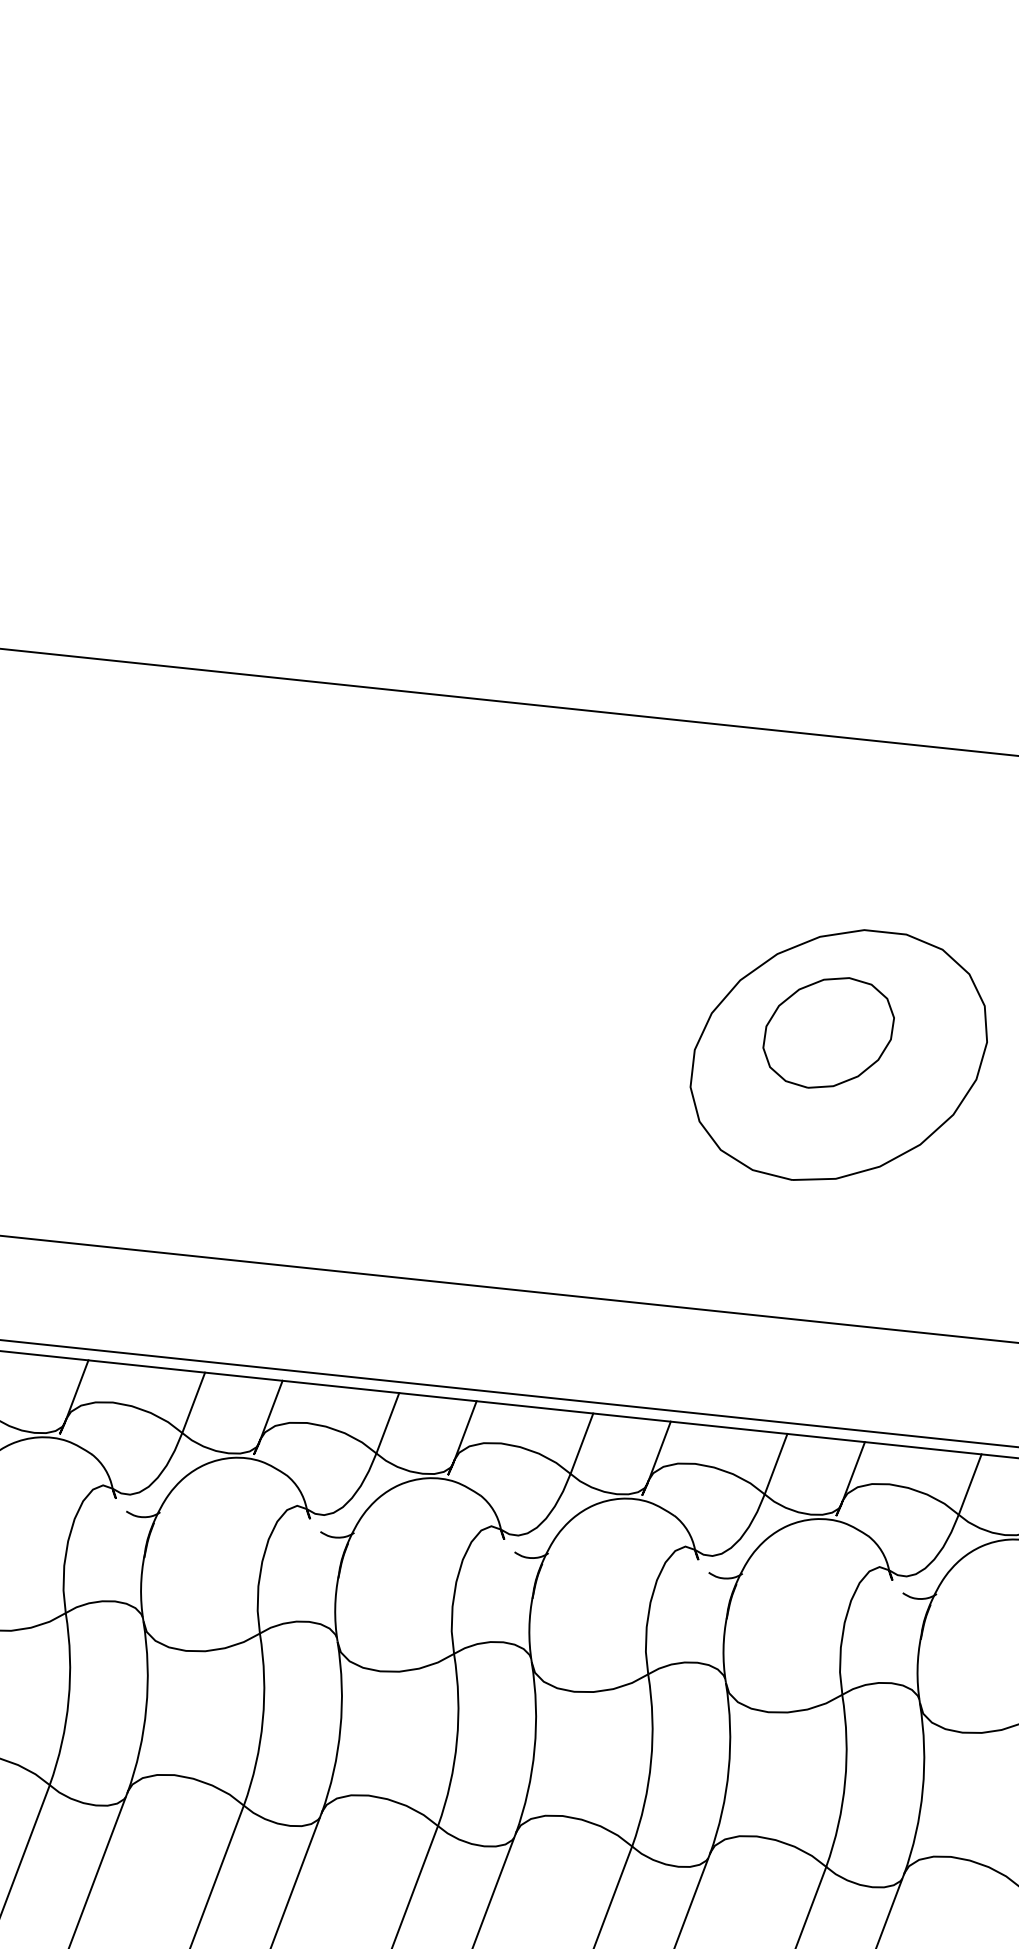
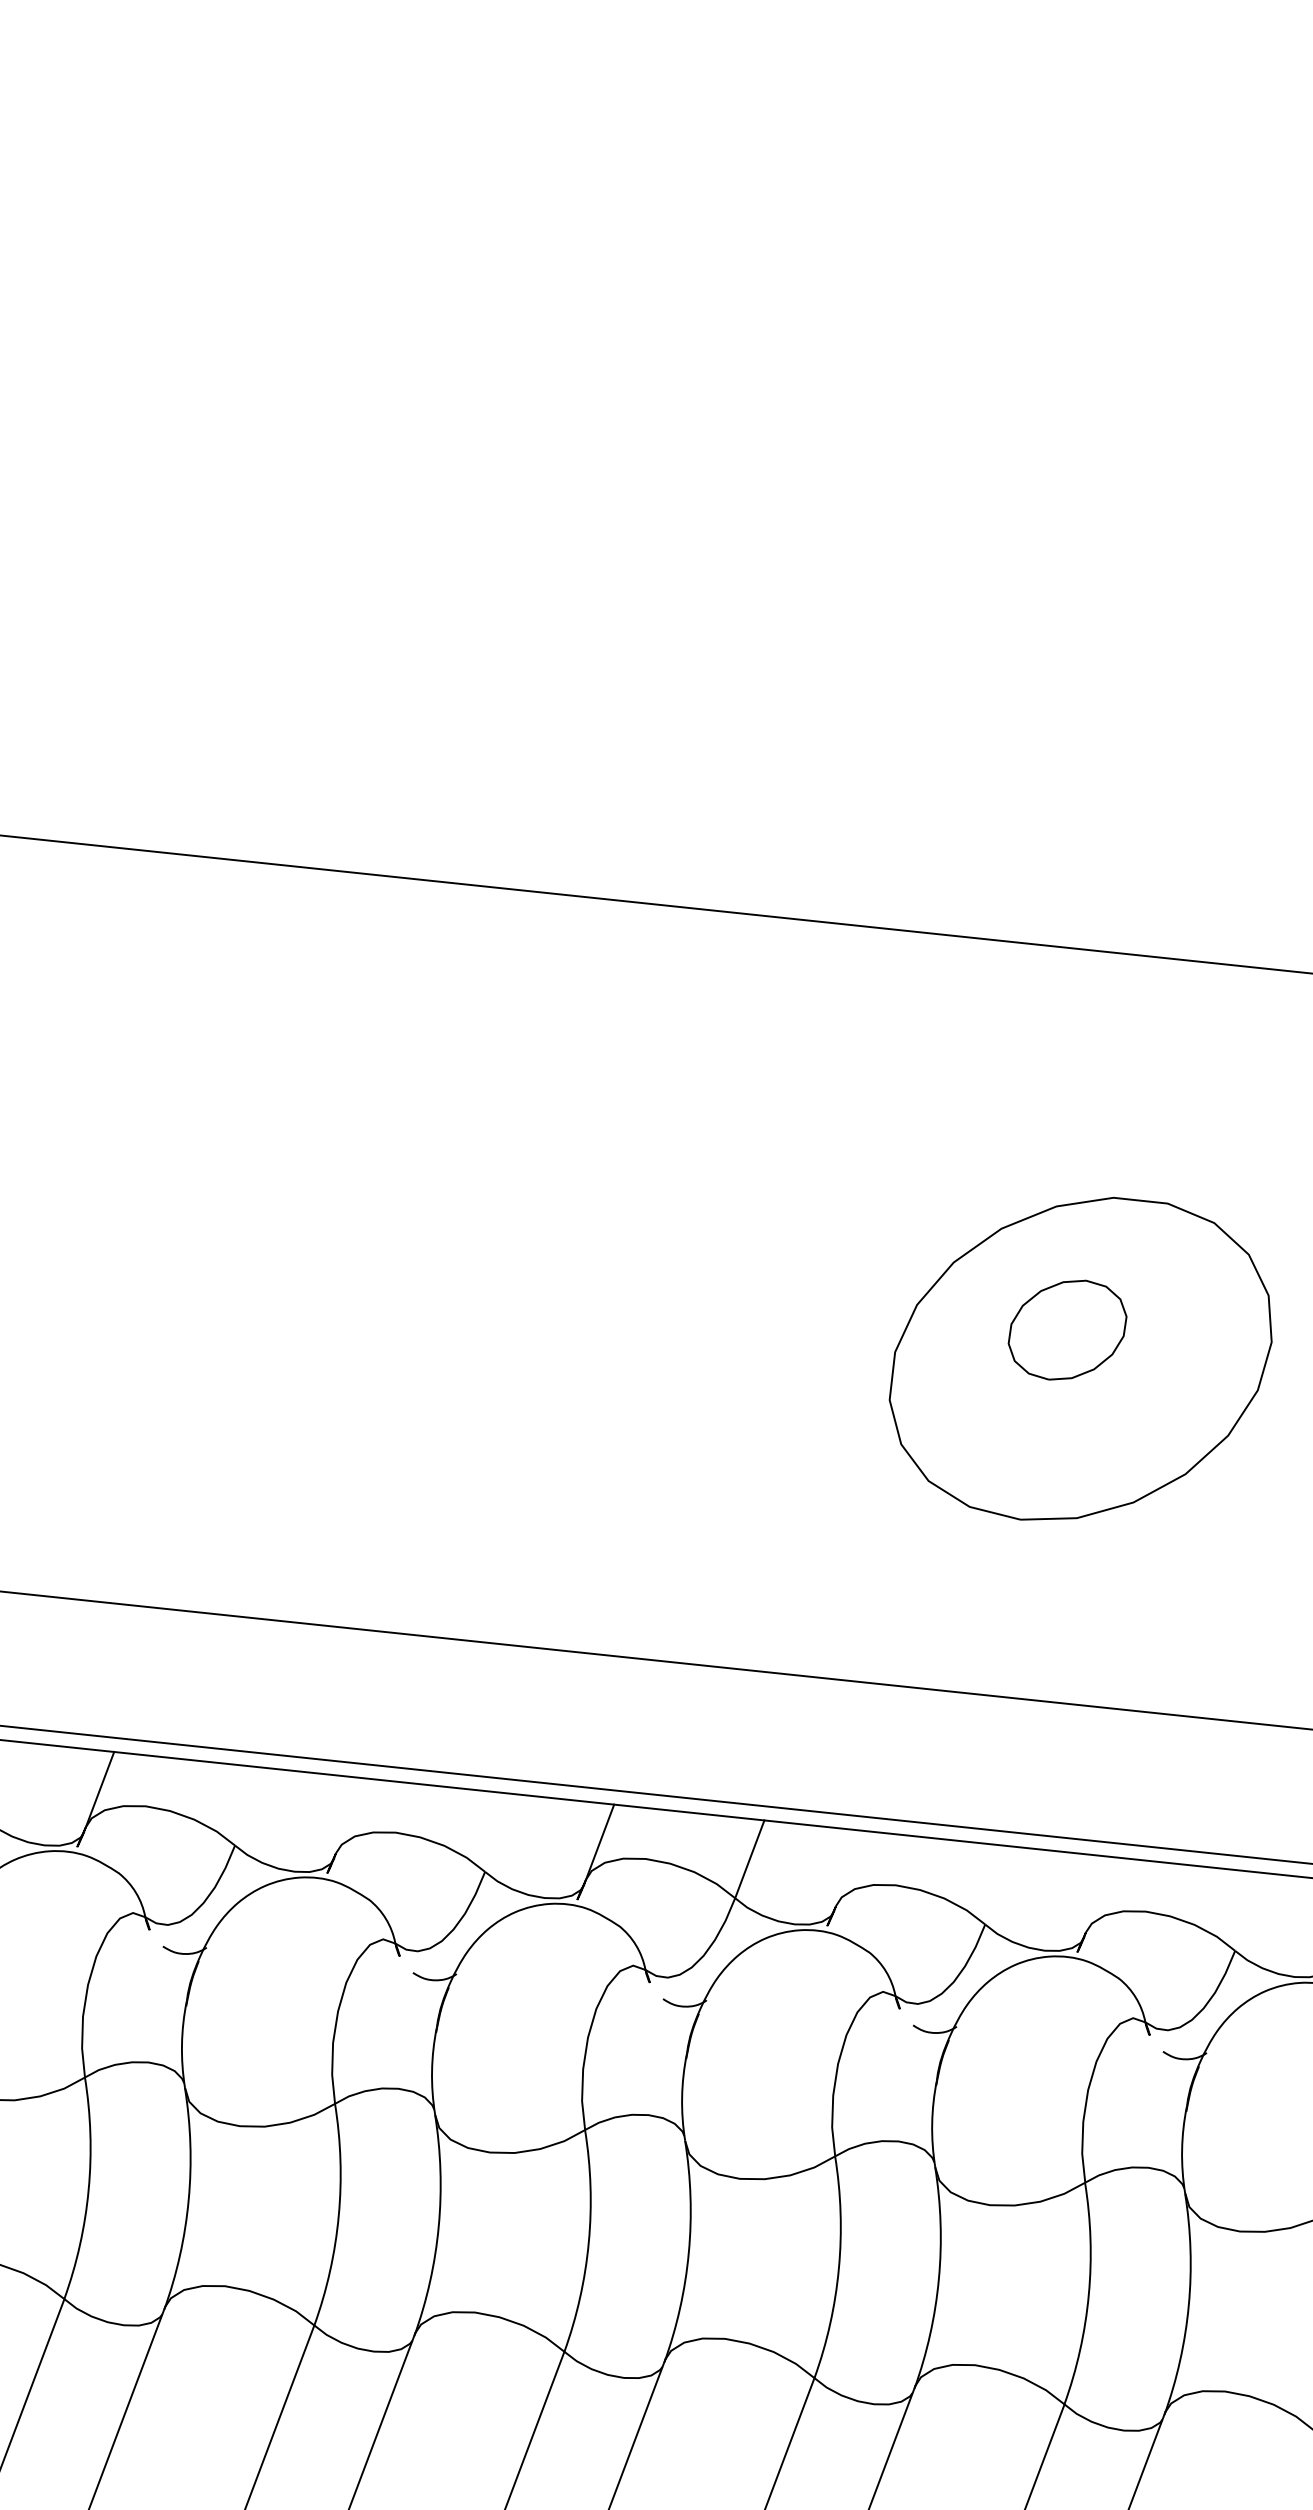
part: (828, 1032) -> (1067, 1329), size x0.7
line: (193, 1402) -> (249, 1806), removed
line: (271, 1409) -> (349, 1815), removed
line: (387, 1422) -> (499, 1832), removed
line: (660, 1450) -> (850, 1867), removed
line: (775, 1464) -> (999, 1885), removed
line: (854, 1471) -> (1100, 1894), removed
line: (969, 1484) -> (1249, 1911), removed

